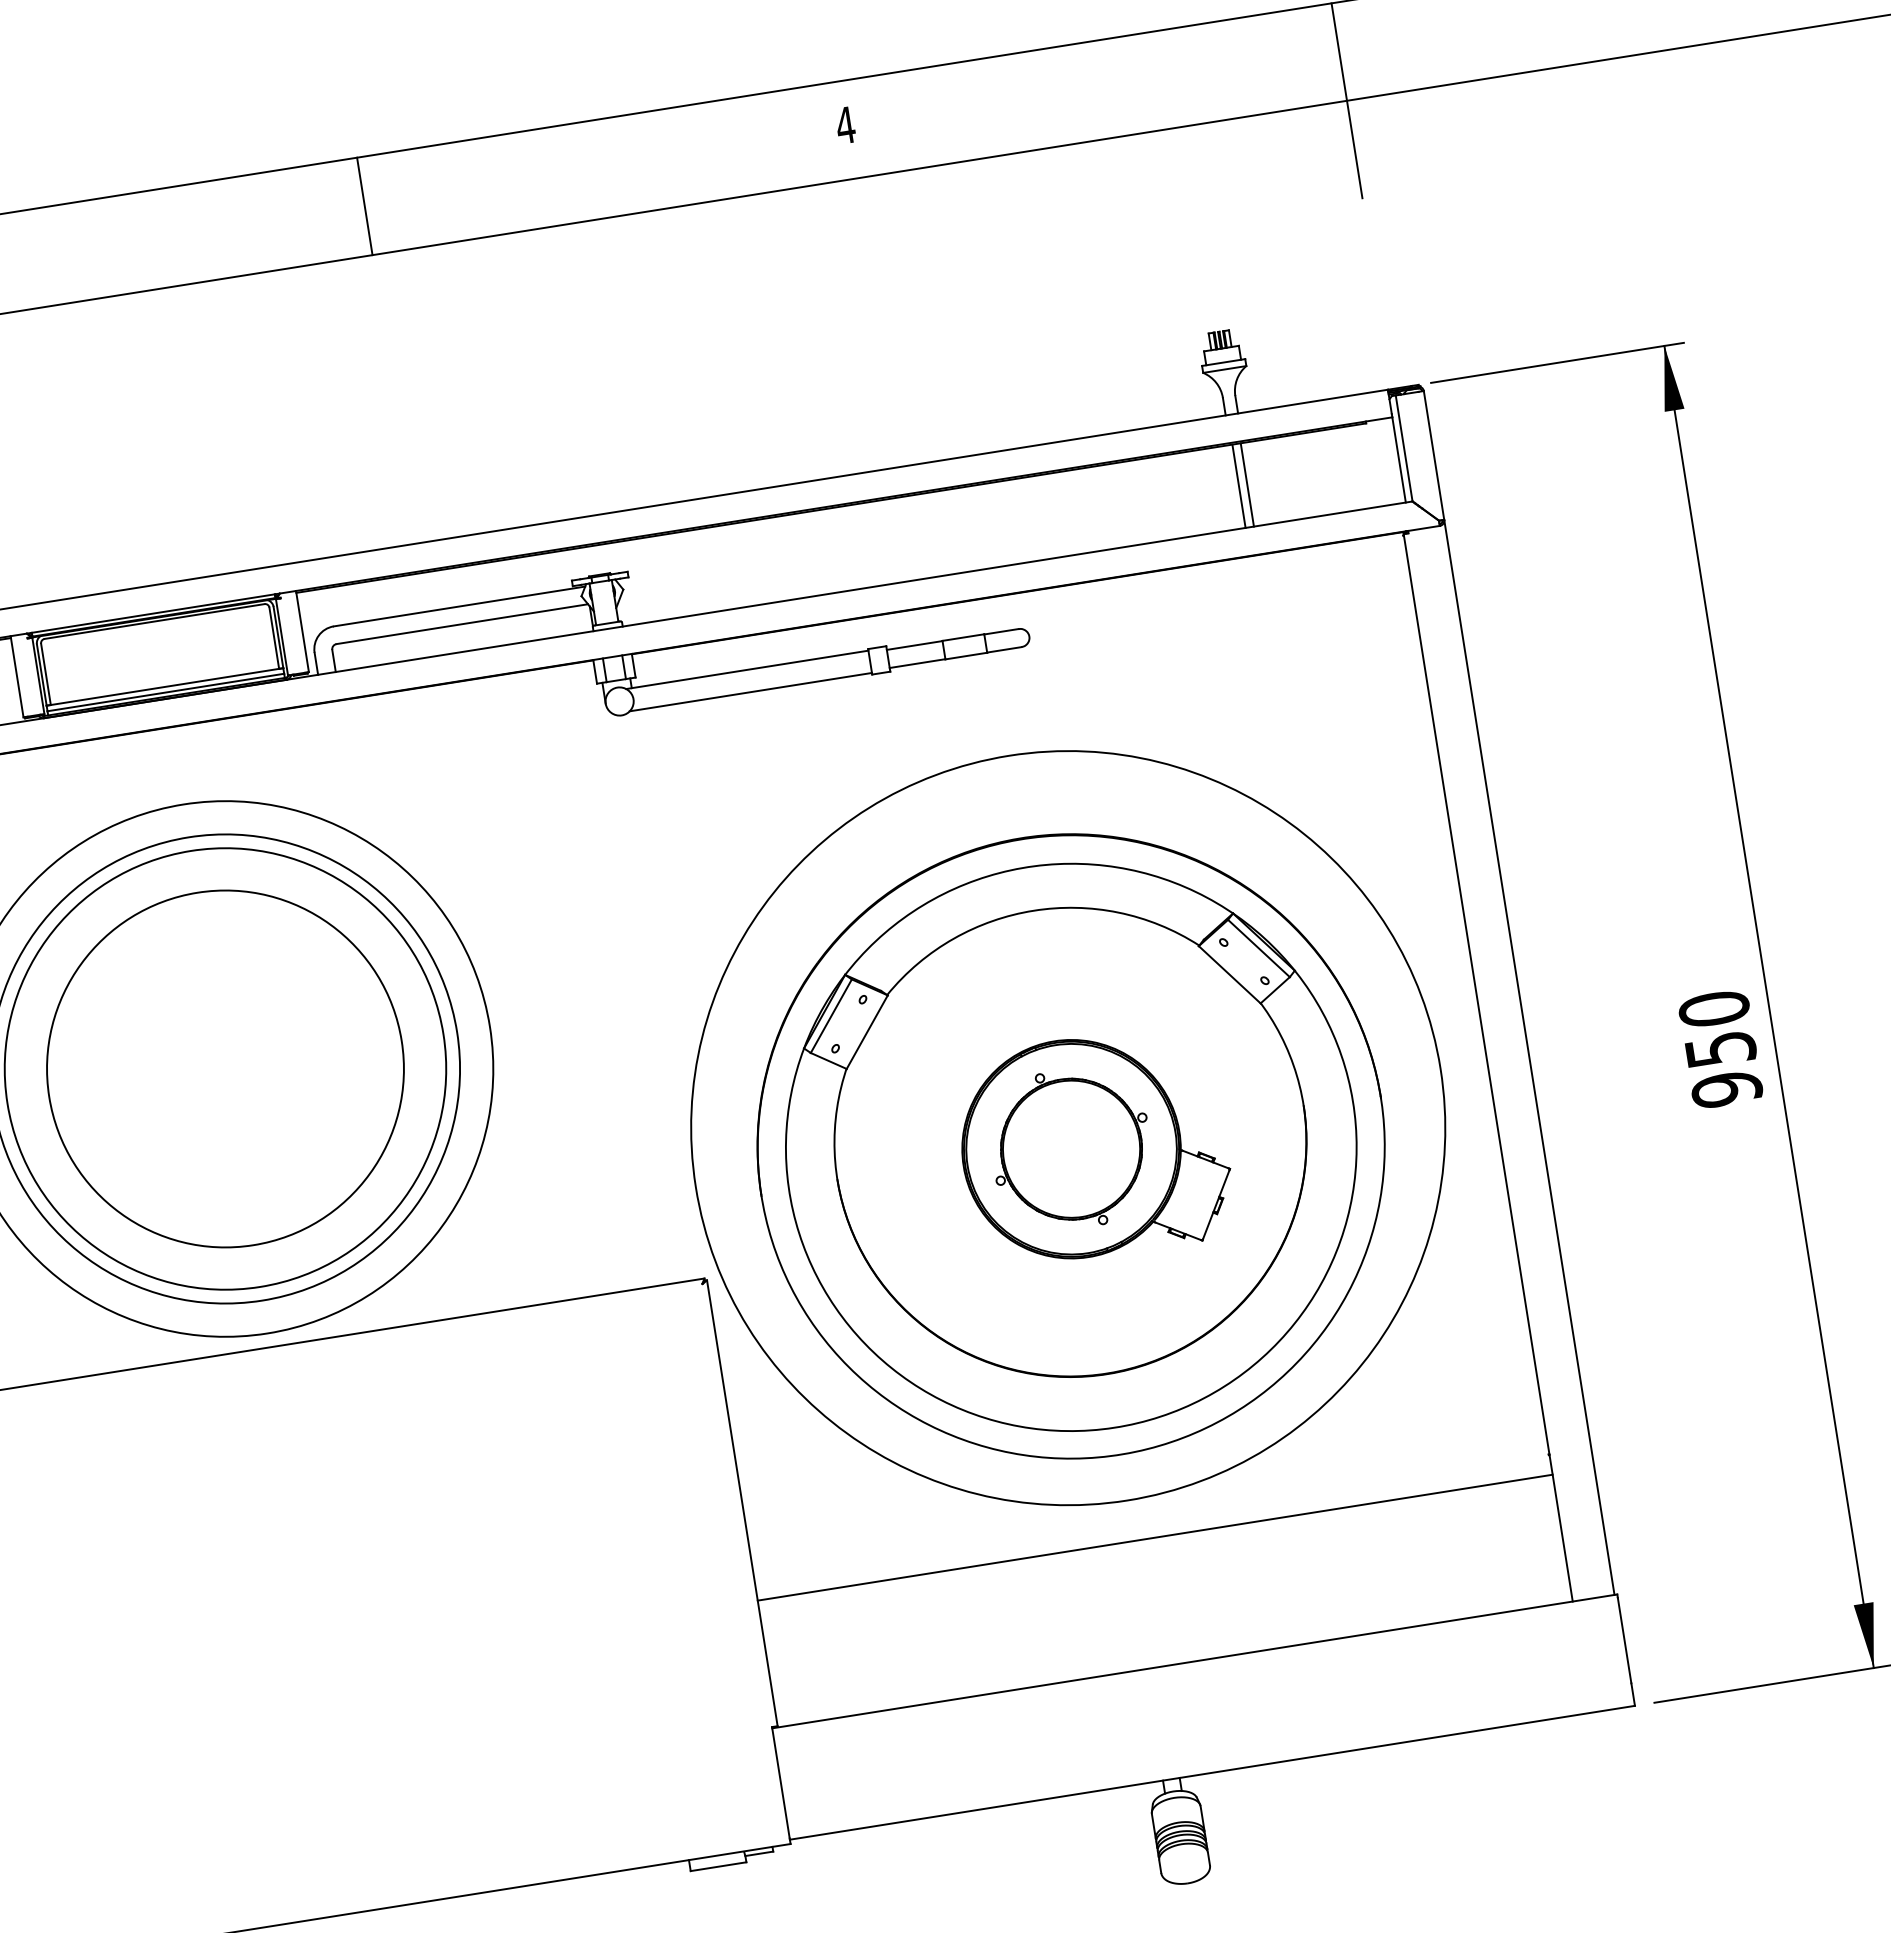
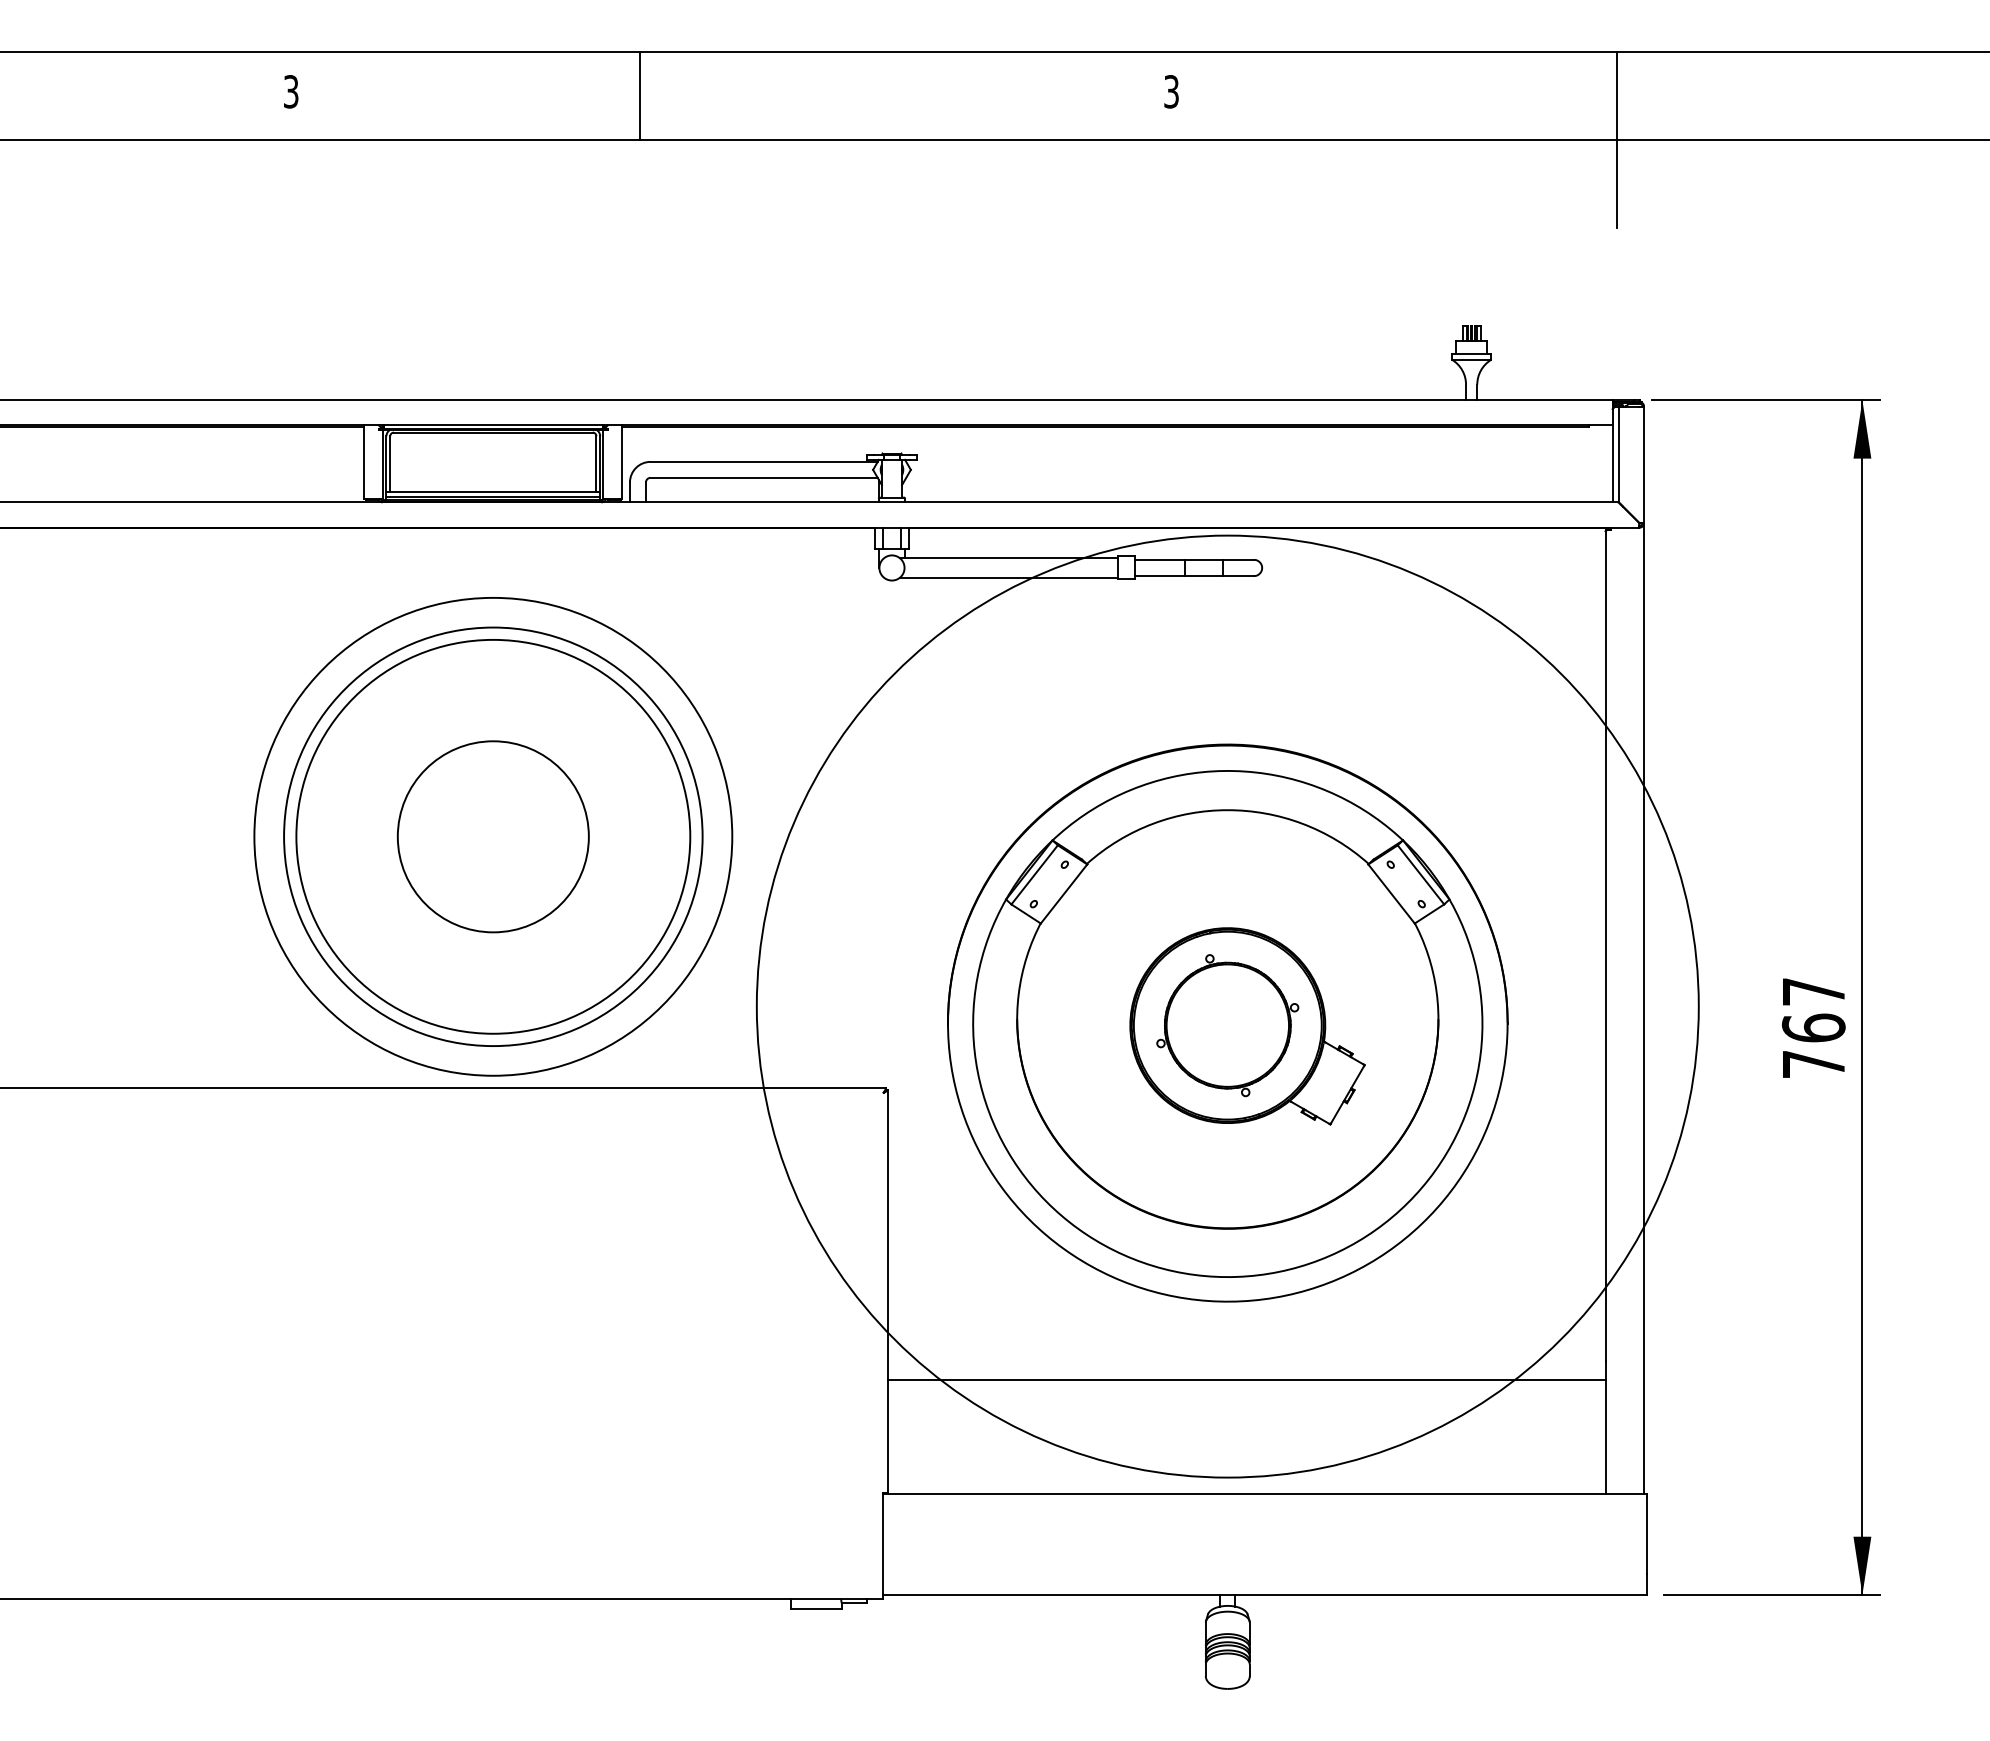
text: (845, 125) -> (1171, 91), 4 -> 3
line: (364, 206) -> (639, 96), moved
line: (1247, 484) -> (1475, 464), removed
line: (1238, 486) -> (1467, 464), removed
text: (1720, 1048) -> (1813, 1027), 950 -> 767
circle: (225, 1068) -> (493, 836), size x0.6
circle: (1067, 1128) -> (1227, 1006), size x1.4

